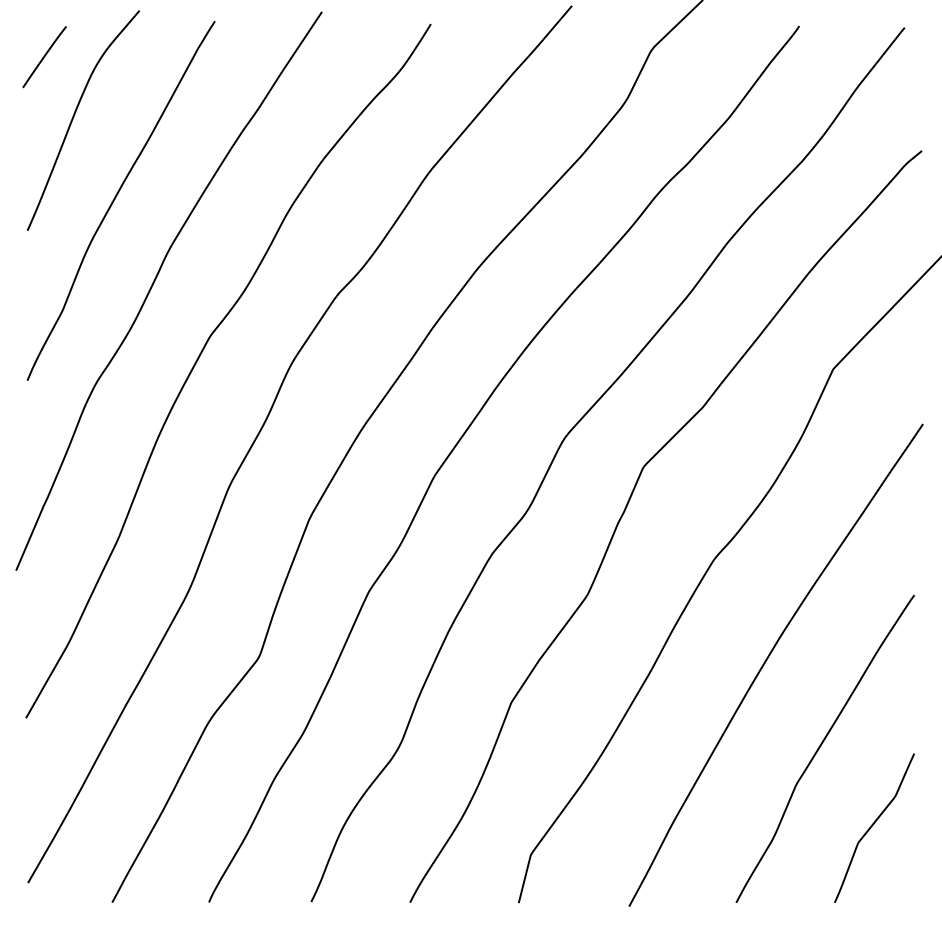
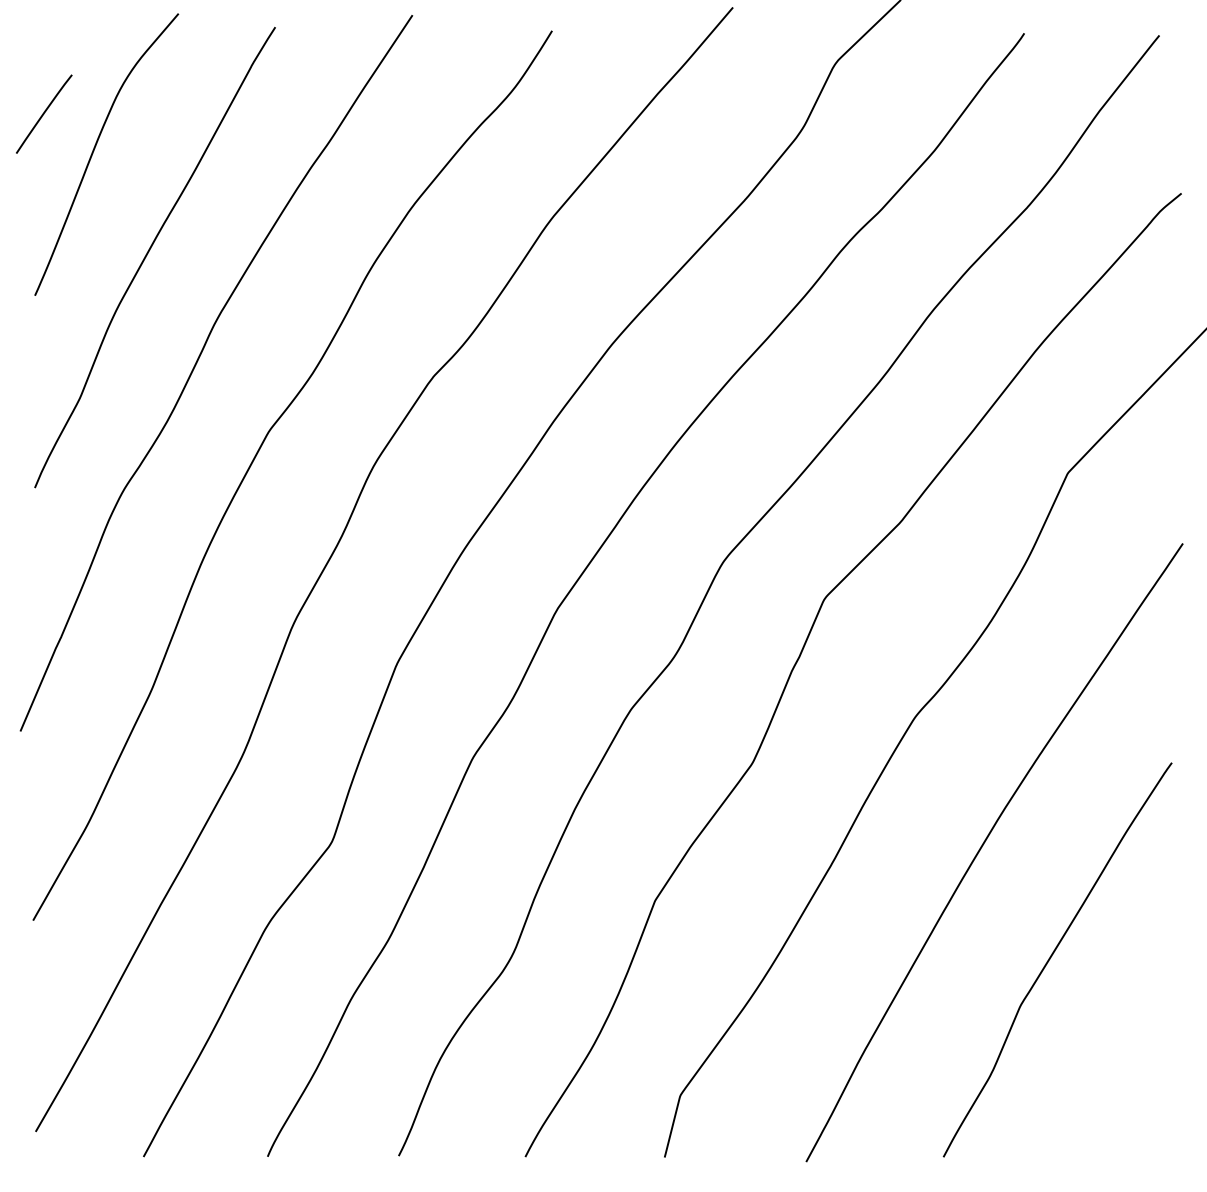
line: (44, 57) -> (43, 114), moved
curve: (873, 825) -> (1119, 1058), removed

